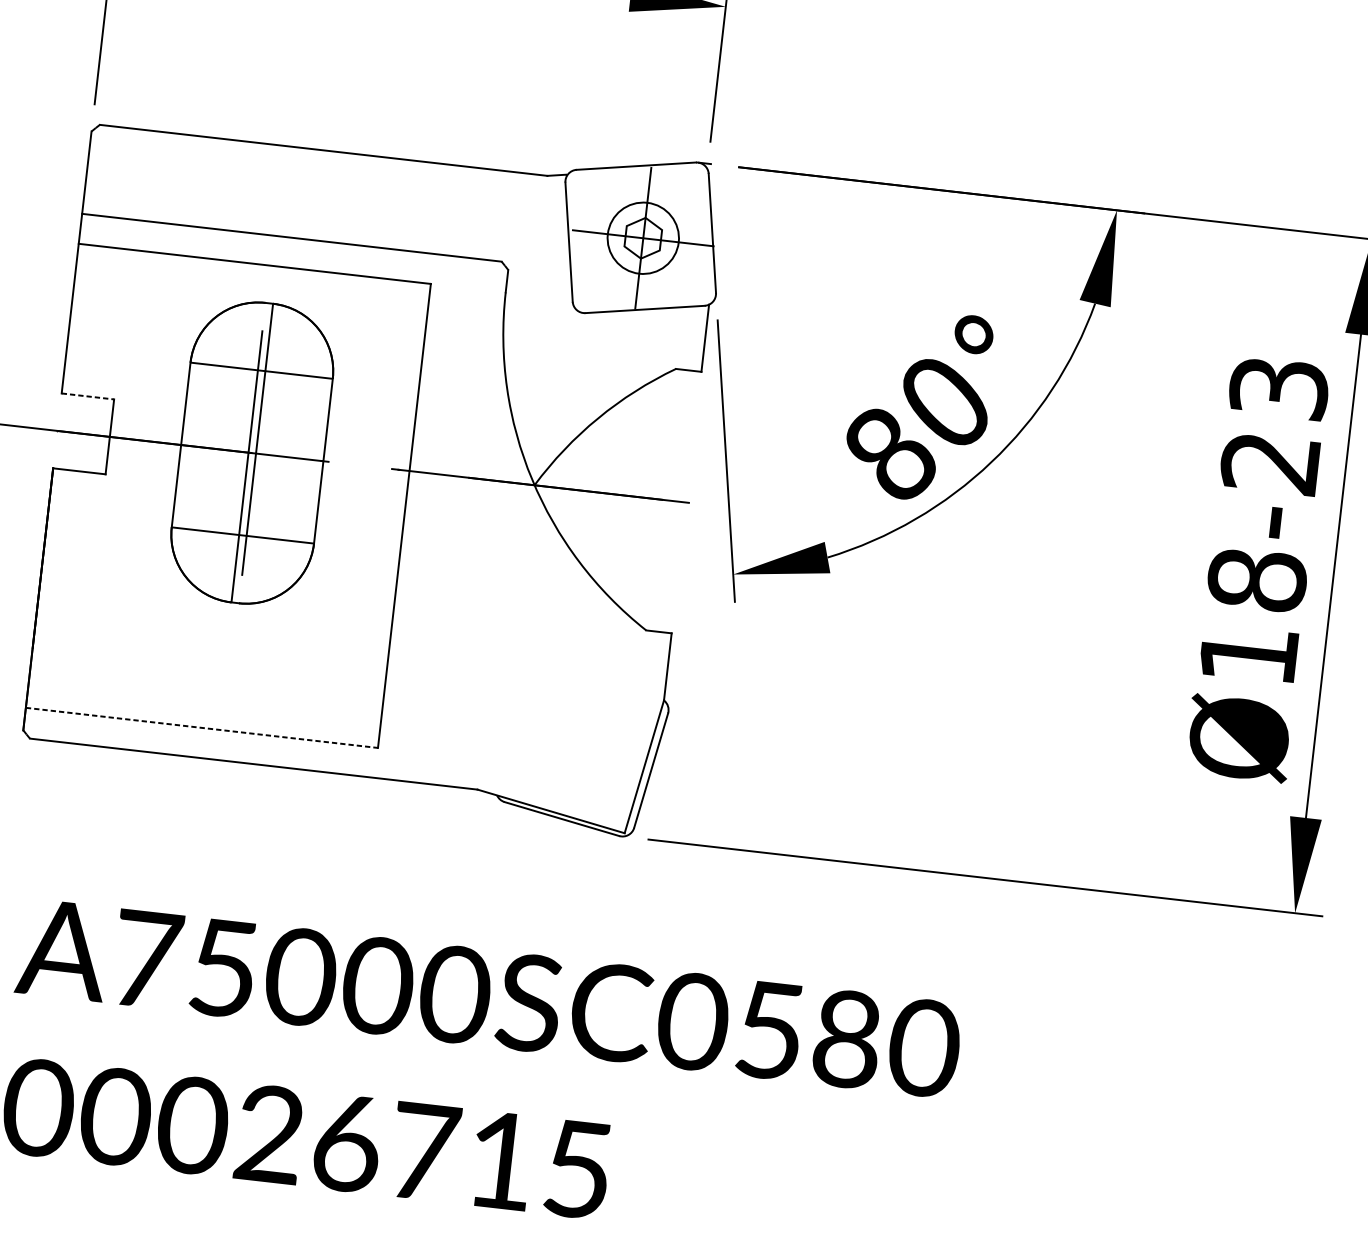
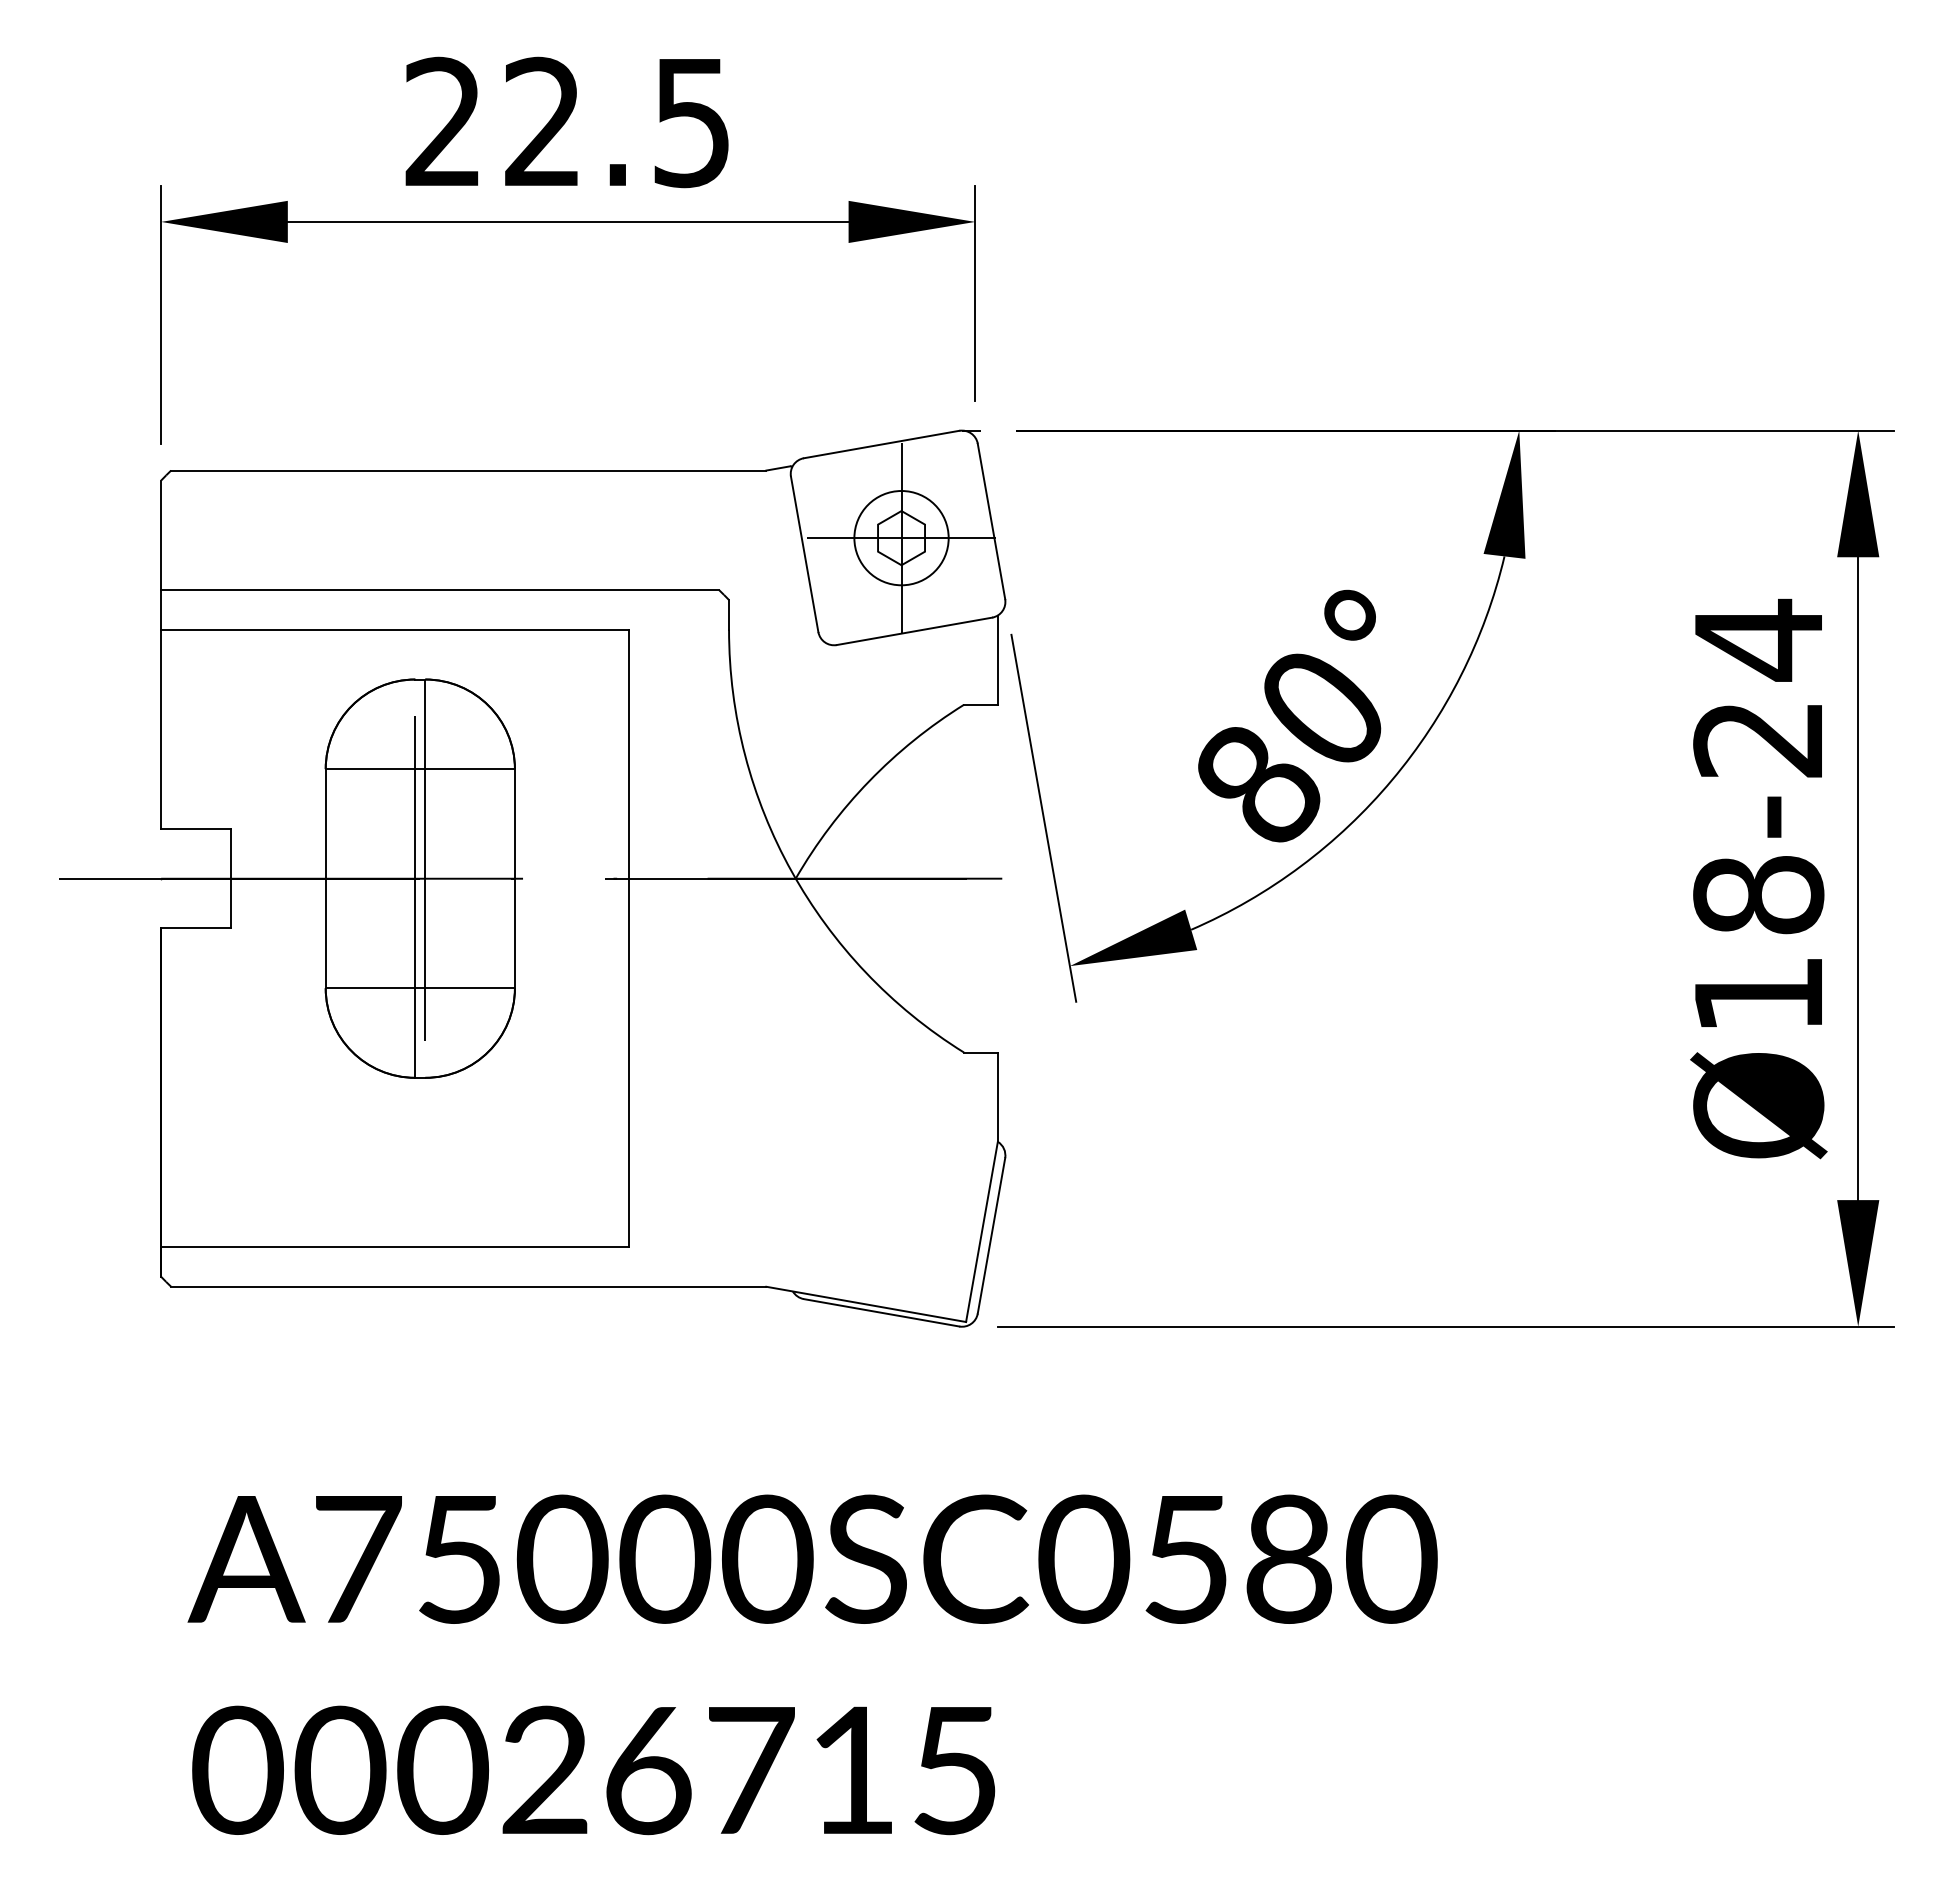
text: (1279, 387) -> (1758, 639), Ø18-23 -> Ø18-24
line: (88, 396) -> (196, 828), dashed -> solid
line: (202, 727) -> (395, 1246), dashed -> solid

